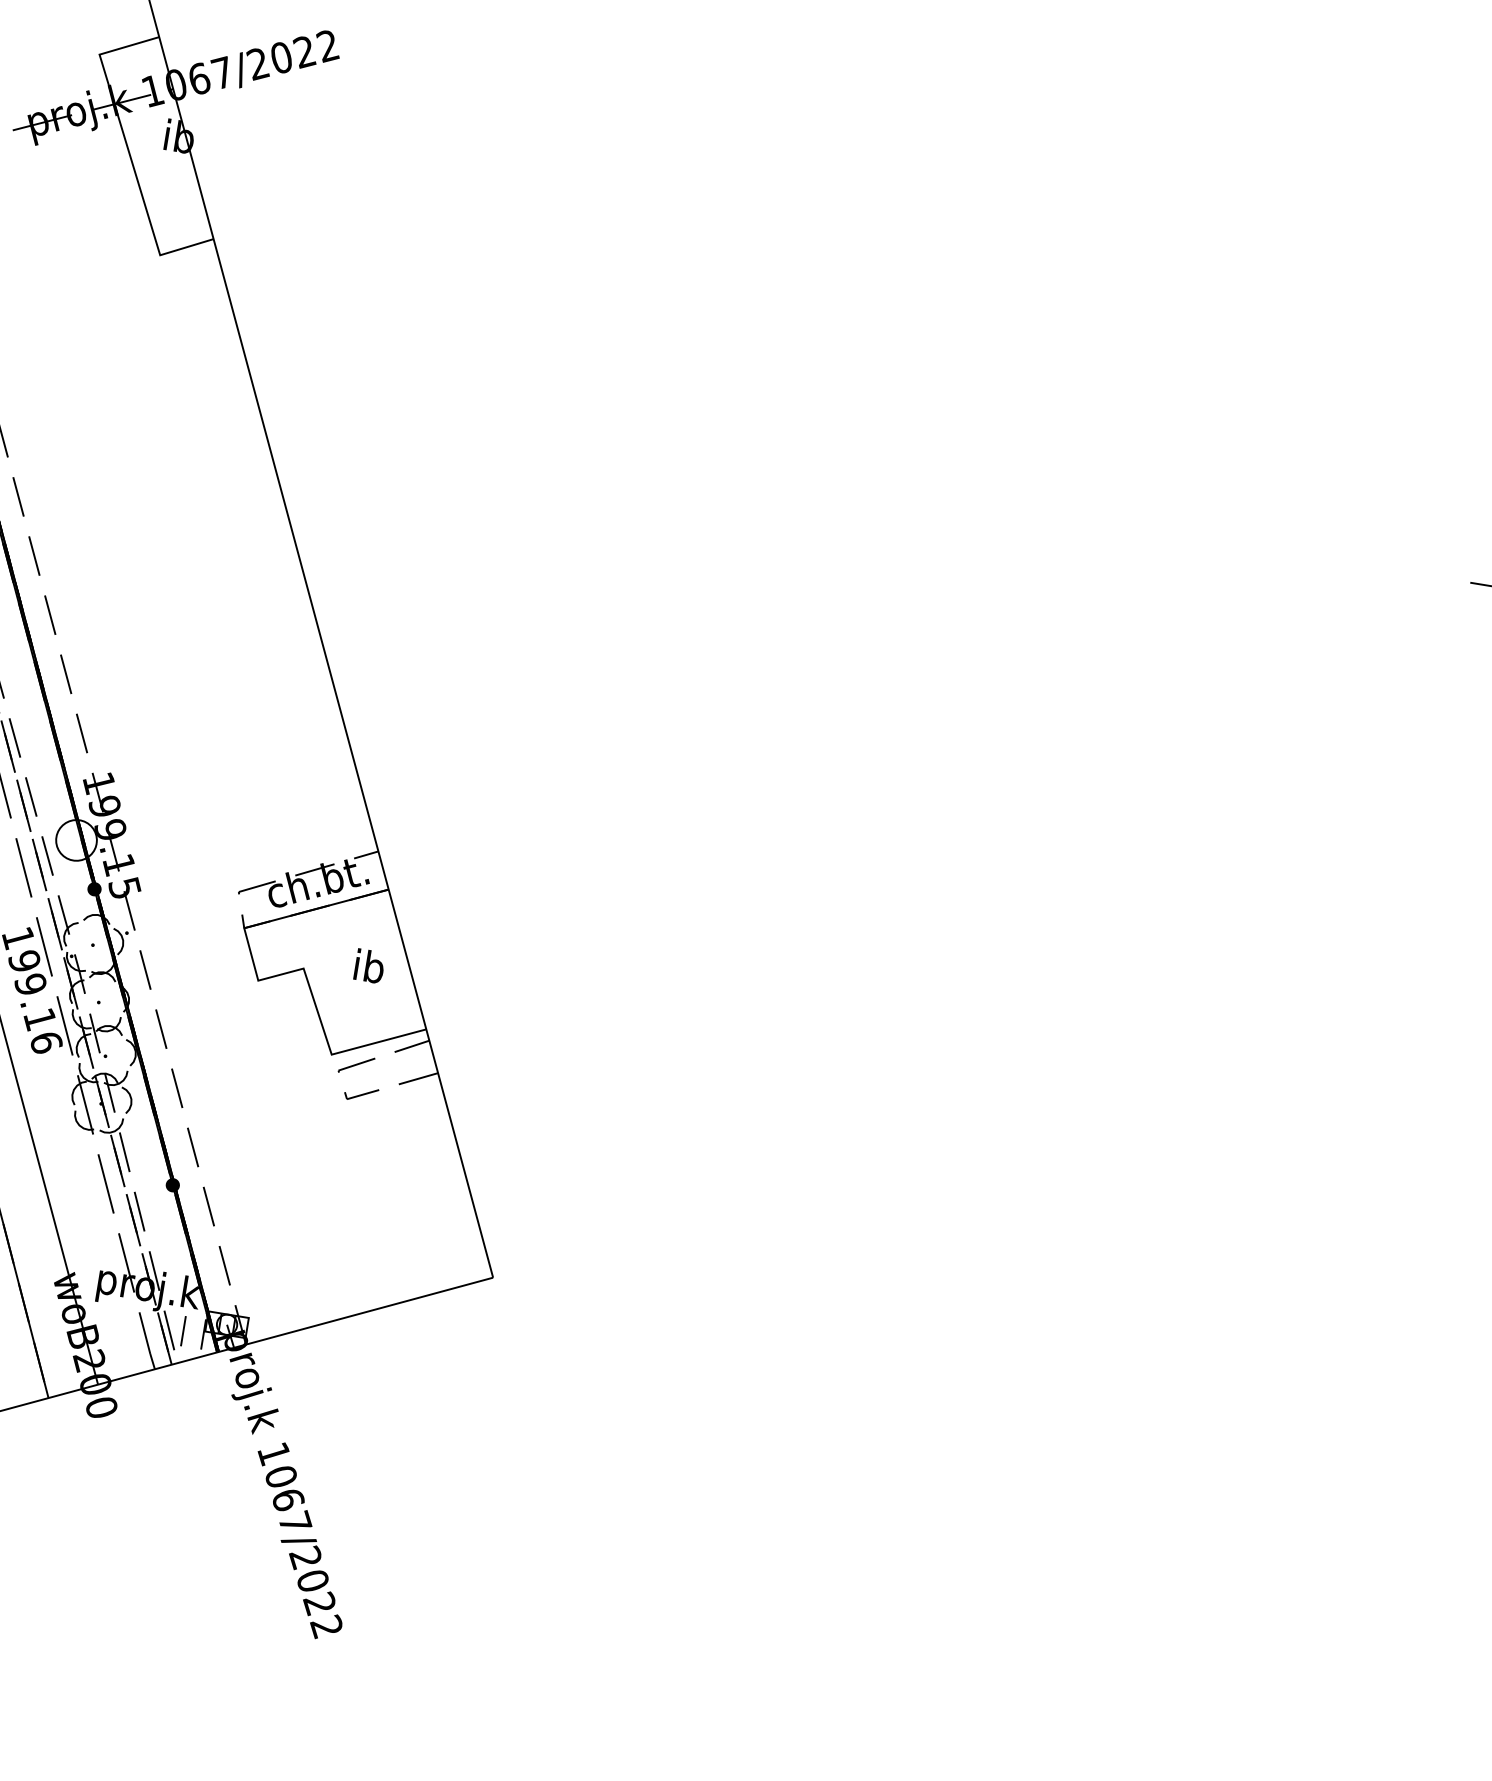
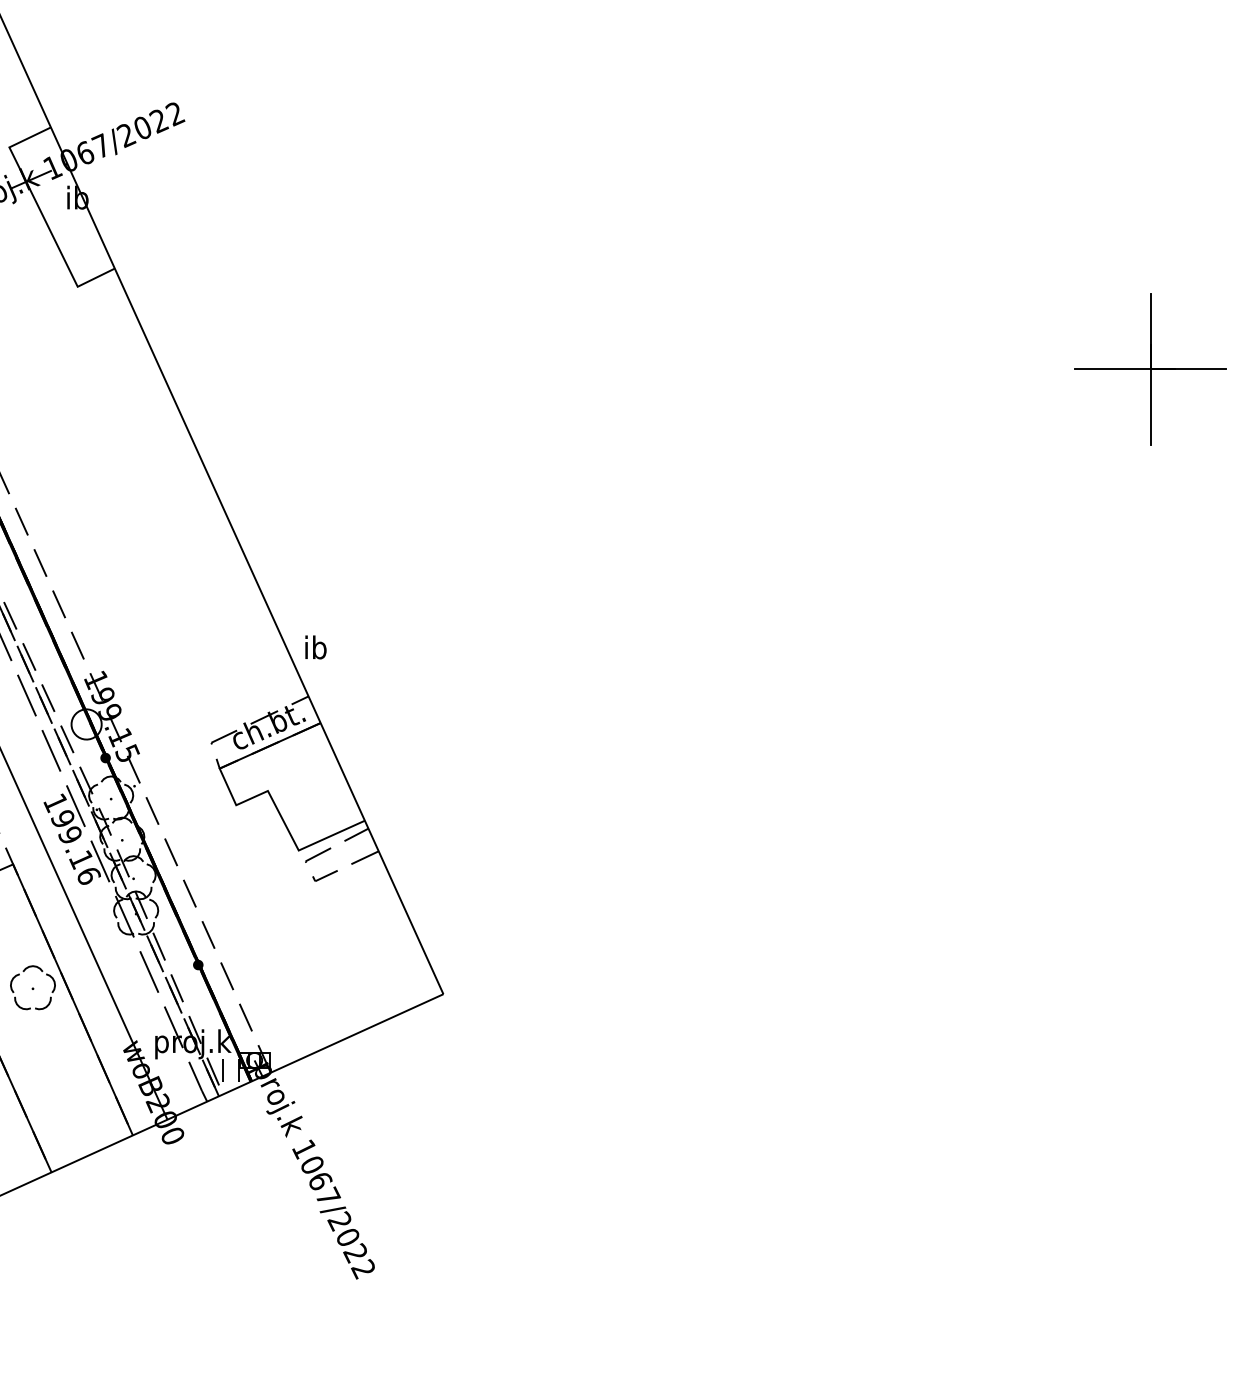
text: (369, 966) -> (315, 647), moved

